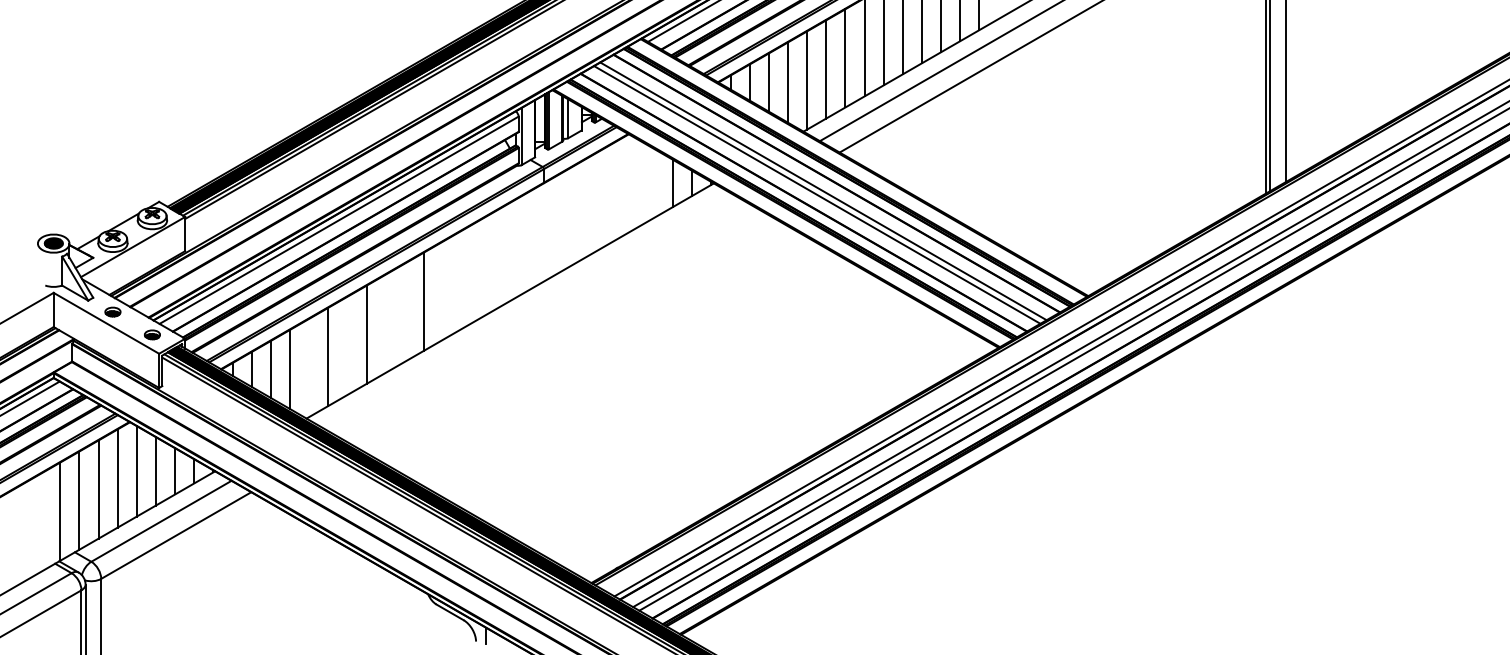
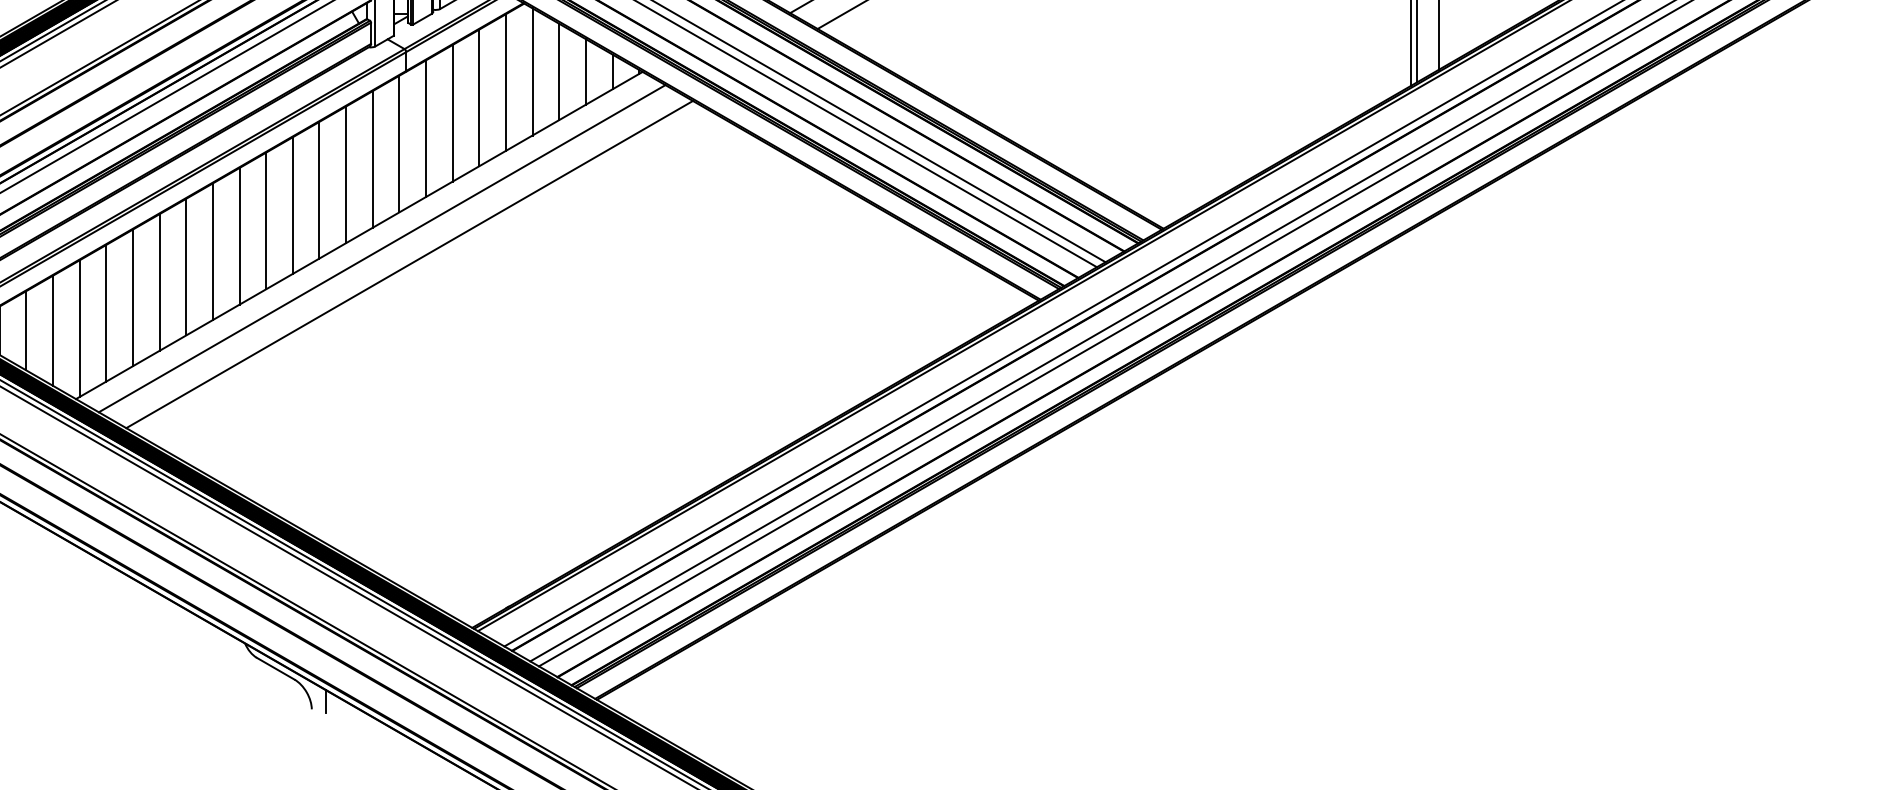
line: (634, 183) -> (532, 72), added
line: (653, 183) -> (558, 72), added
line: (615, 190) -> (505, 81), added
line: (596, 202) -> (479, 98), added
line: (577, 213) -> (452, 113), added
line: (558, 224) -> (426, 129), added
line: (539, 235) -> (400, 144), added
line: (519, 246) -> (372, 159), added
line: (500, 257) -> (345, 174), added
line: (481, 268) -> (319, 190), added
line: (462, 279) -> (292, 205), added
line: (443, 290) -> (266, 220), added
line: (526, 310) -> (381, 248), added
line: (404, 312) -> (212, 251), added
line: (546, 321) -> (409, 264), added
line: (385, 323) -> (185, 266), added
line: (347, 345) -> (132, 297), added
line: (309, 367) -> (80, 328), added

